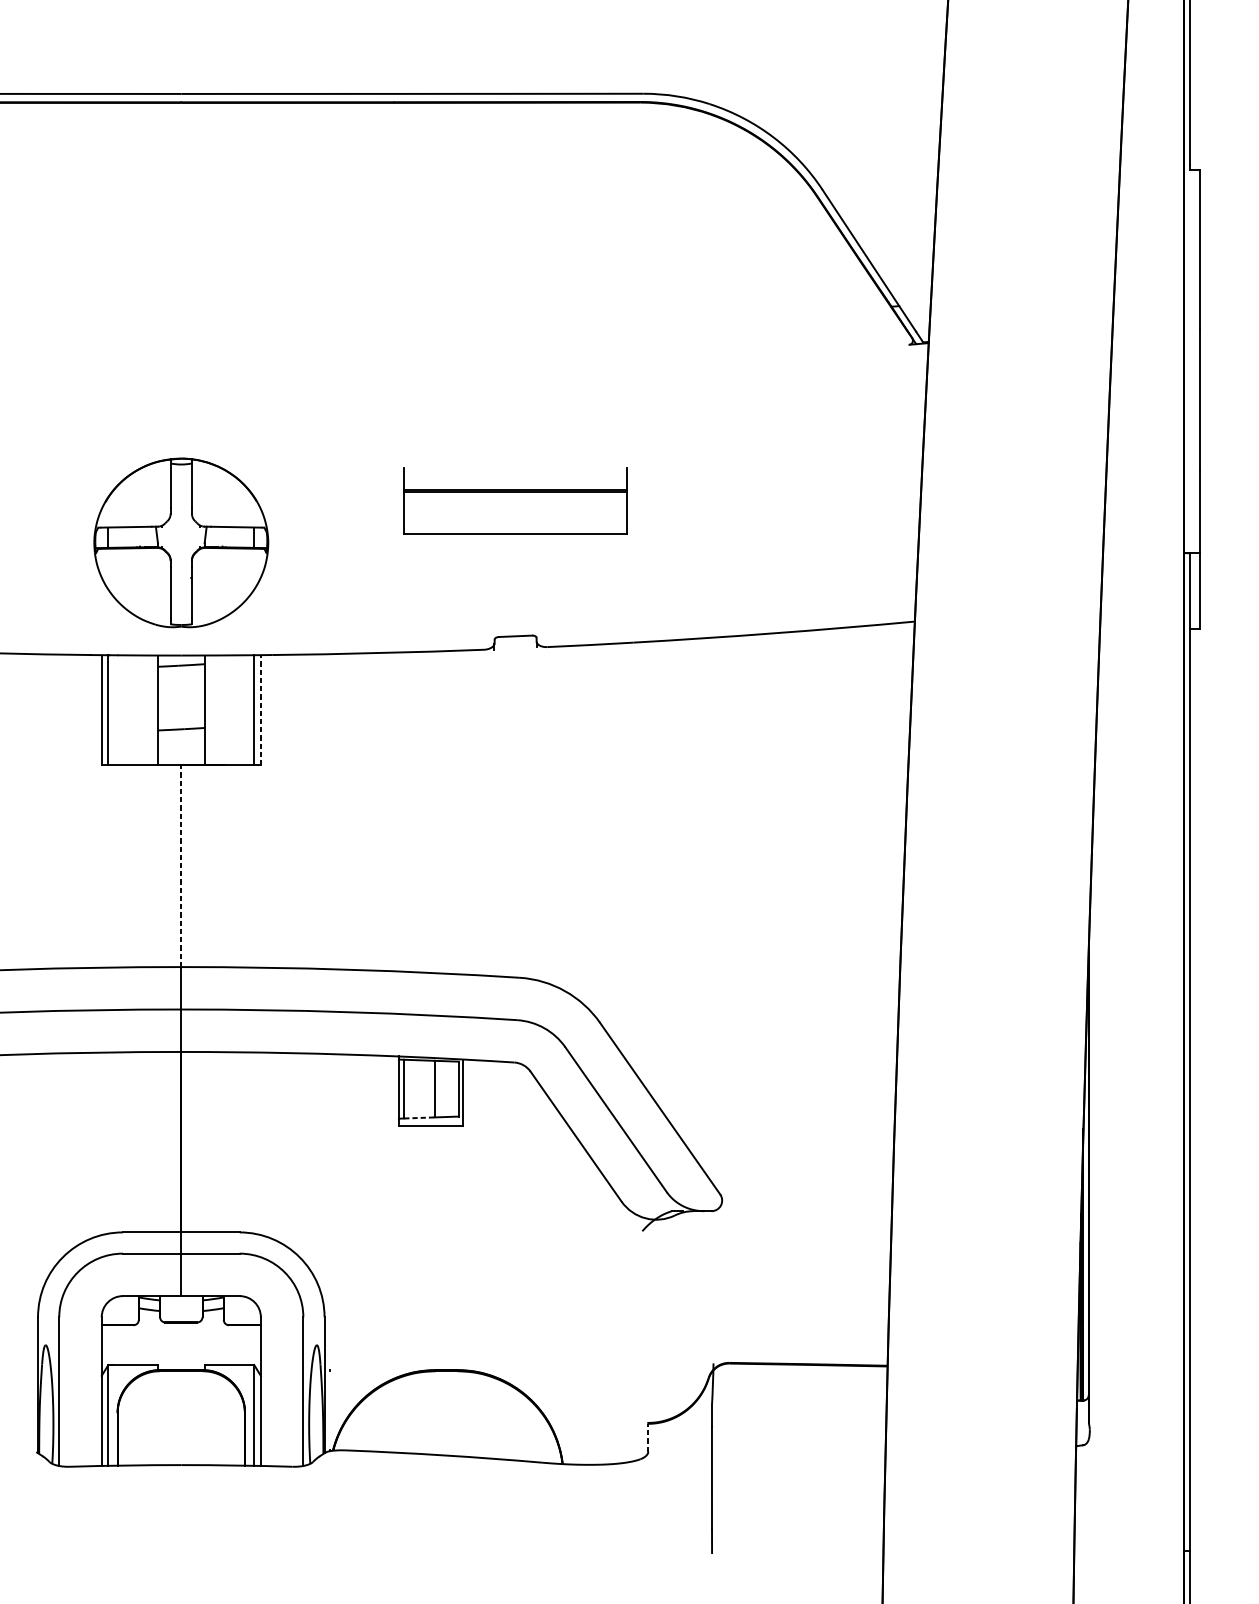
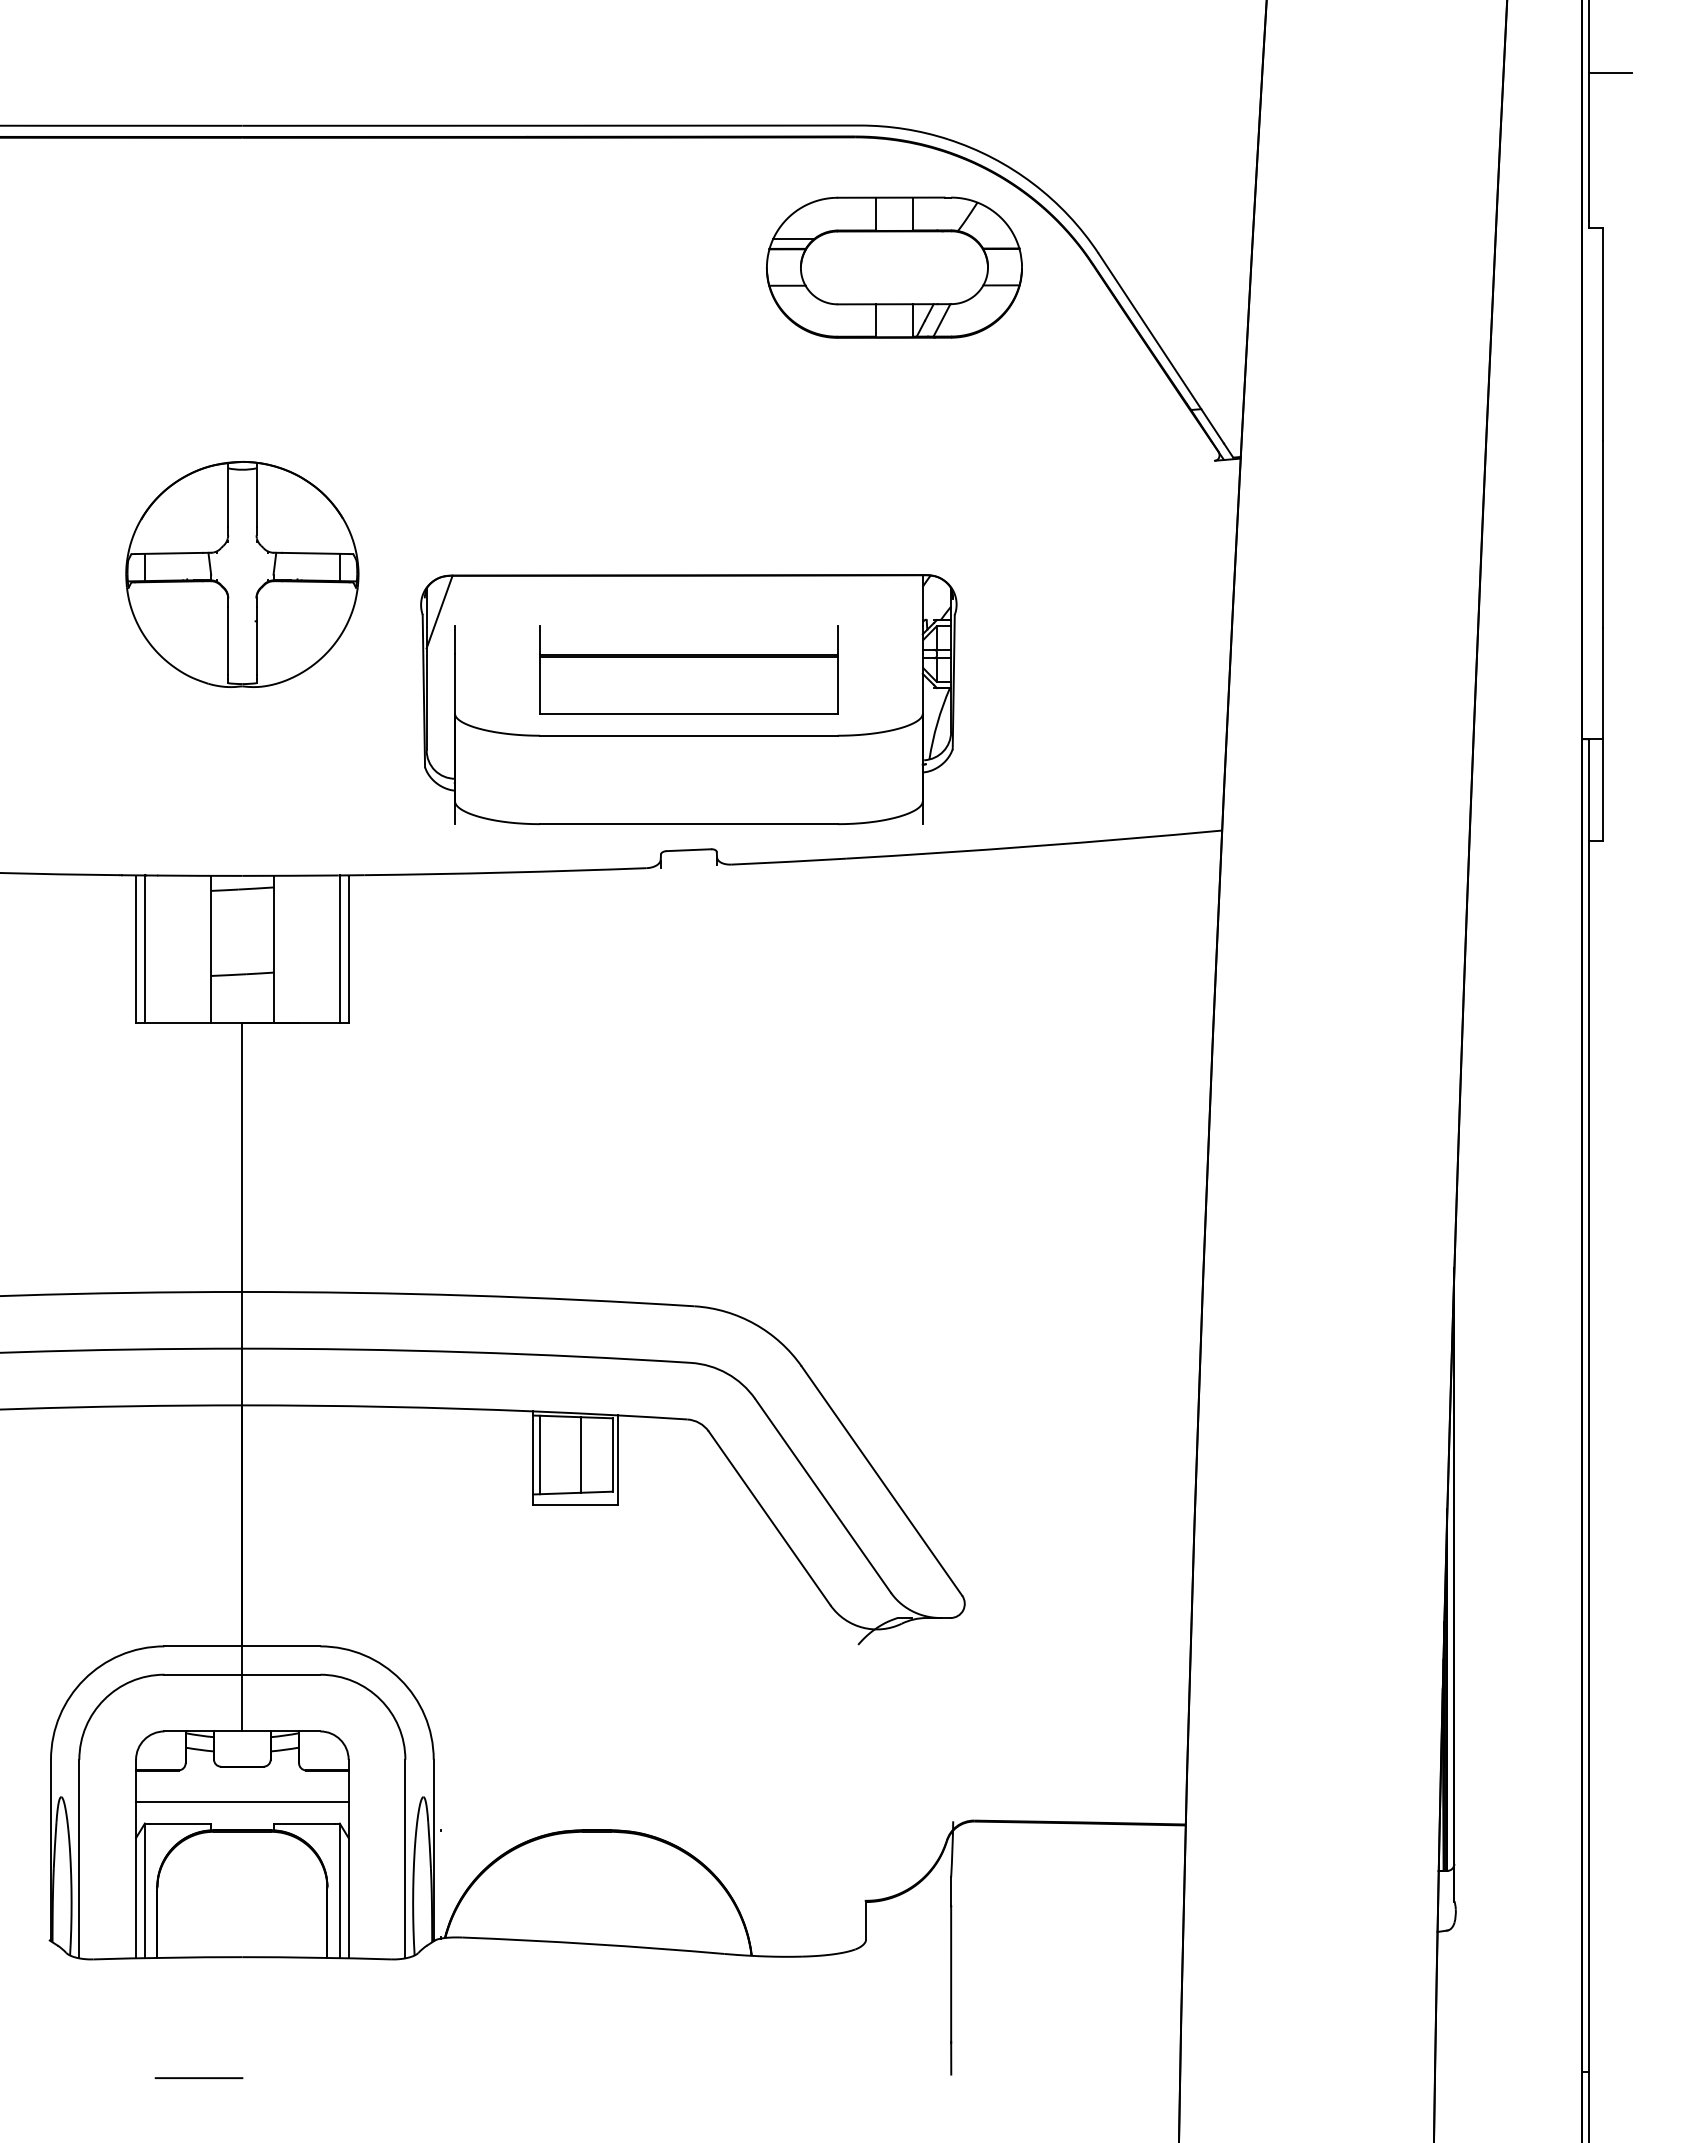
line: (1205, 54) -> (1610, 72), added
part: (669, 200) -> (894, 267), added
part: (515, 523) -> (688, 699), added
part: (181, 542) -> (242, 574), moved
line: (260, 710) -> (348, 949), dashed -> solid
line: (181, 866) -> (242, 1157), dashed -> solid
line: (419, 1117) -> (560, 1493), dashed -> solid
line: (181, 1349) -> (242, 1802), added
line: (648, 1437) -> (866, 1920), dashed -> solid
line: (148, 1555) -> (198, 2078), added

